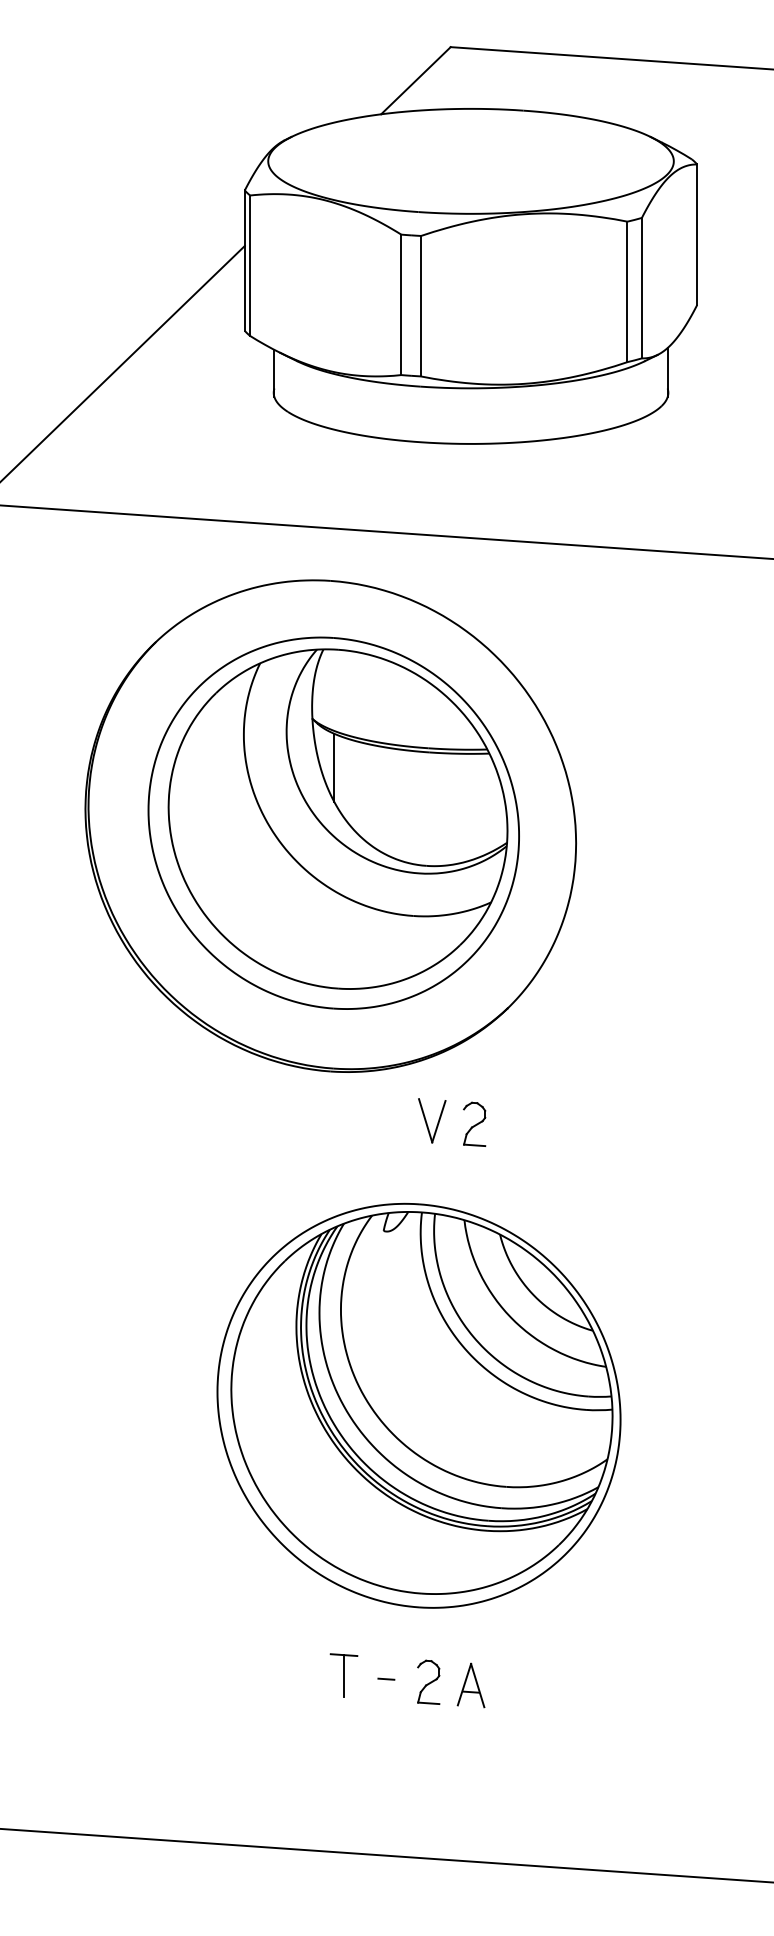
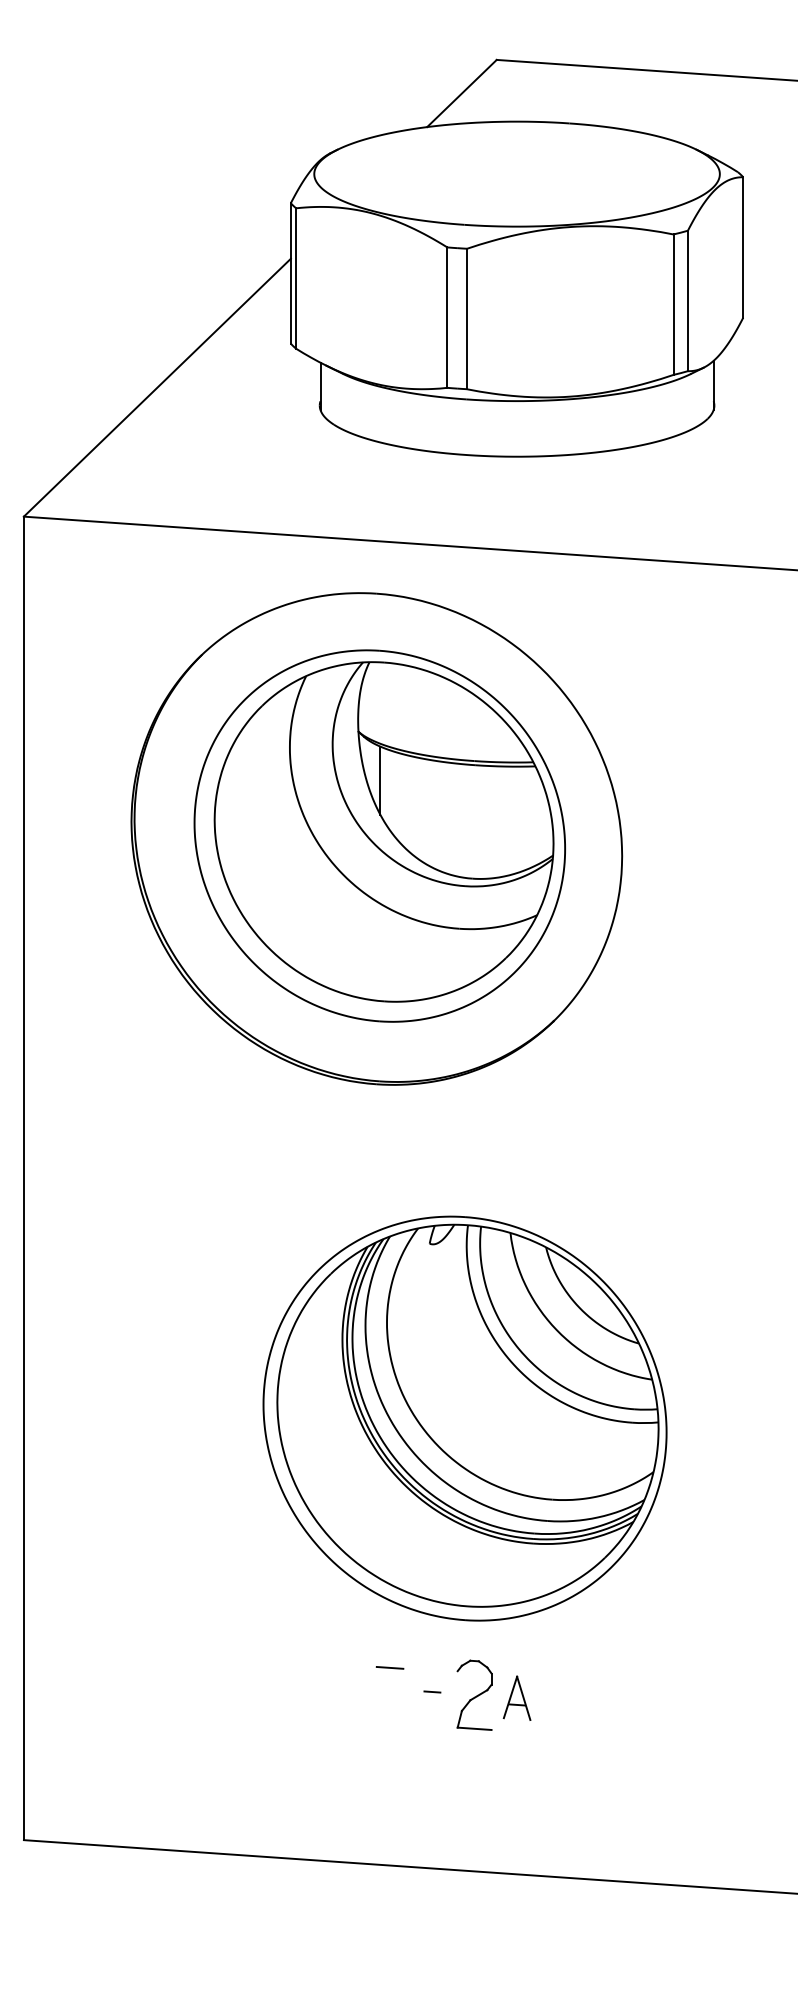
part: (432, 1120) -> (478, 1133), removed
part: (474, 1123) -> (520, 1136), removed
line: (344, 1675) -> (390, 1688), removed
part: (428, 1681) -> (474, 1694), size x1.6

